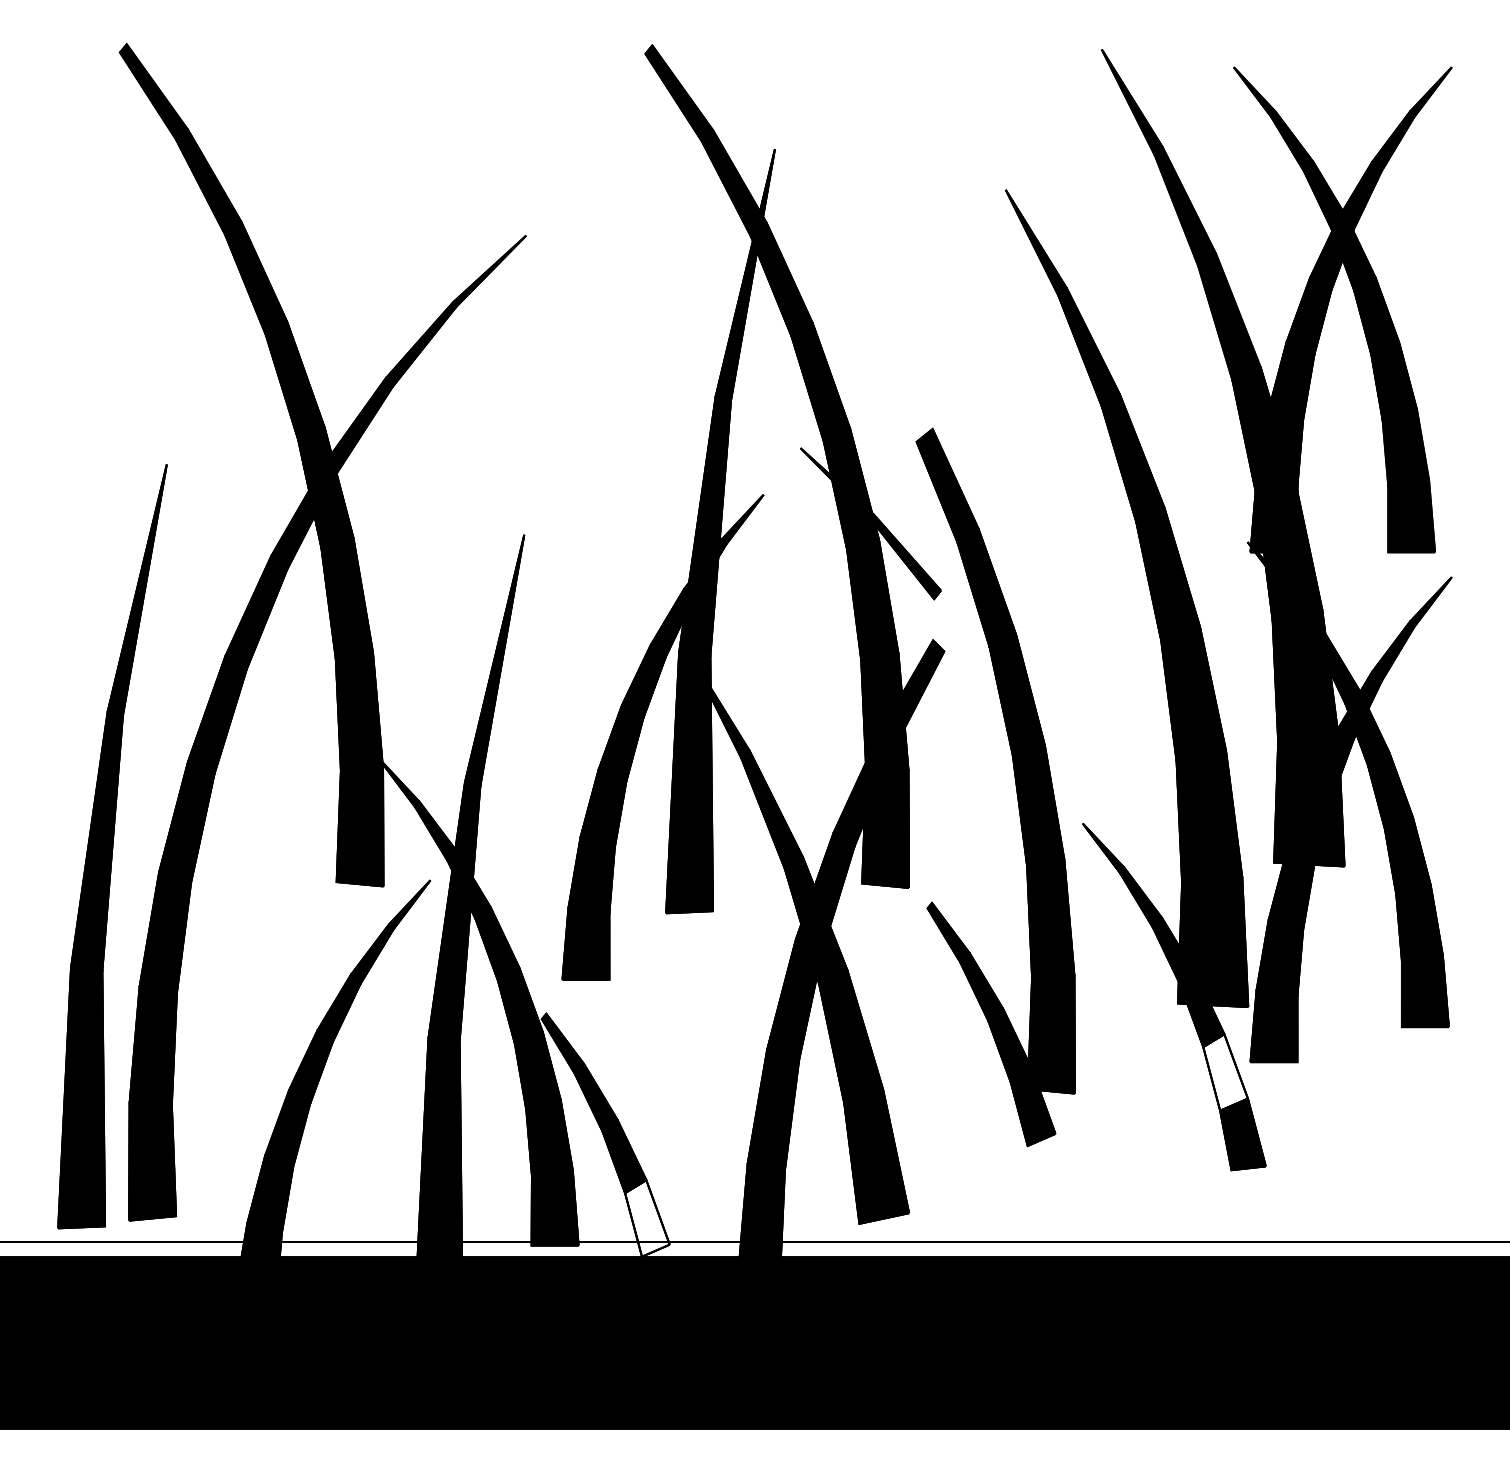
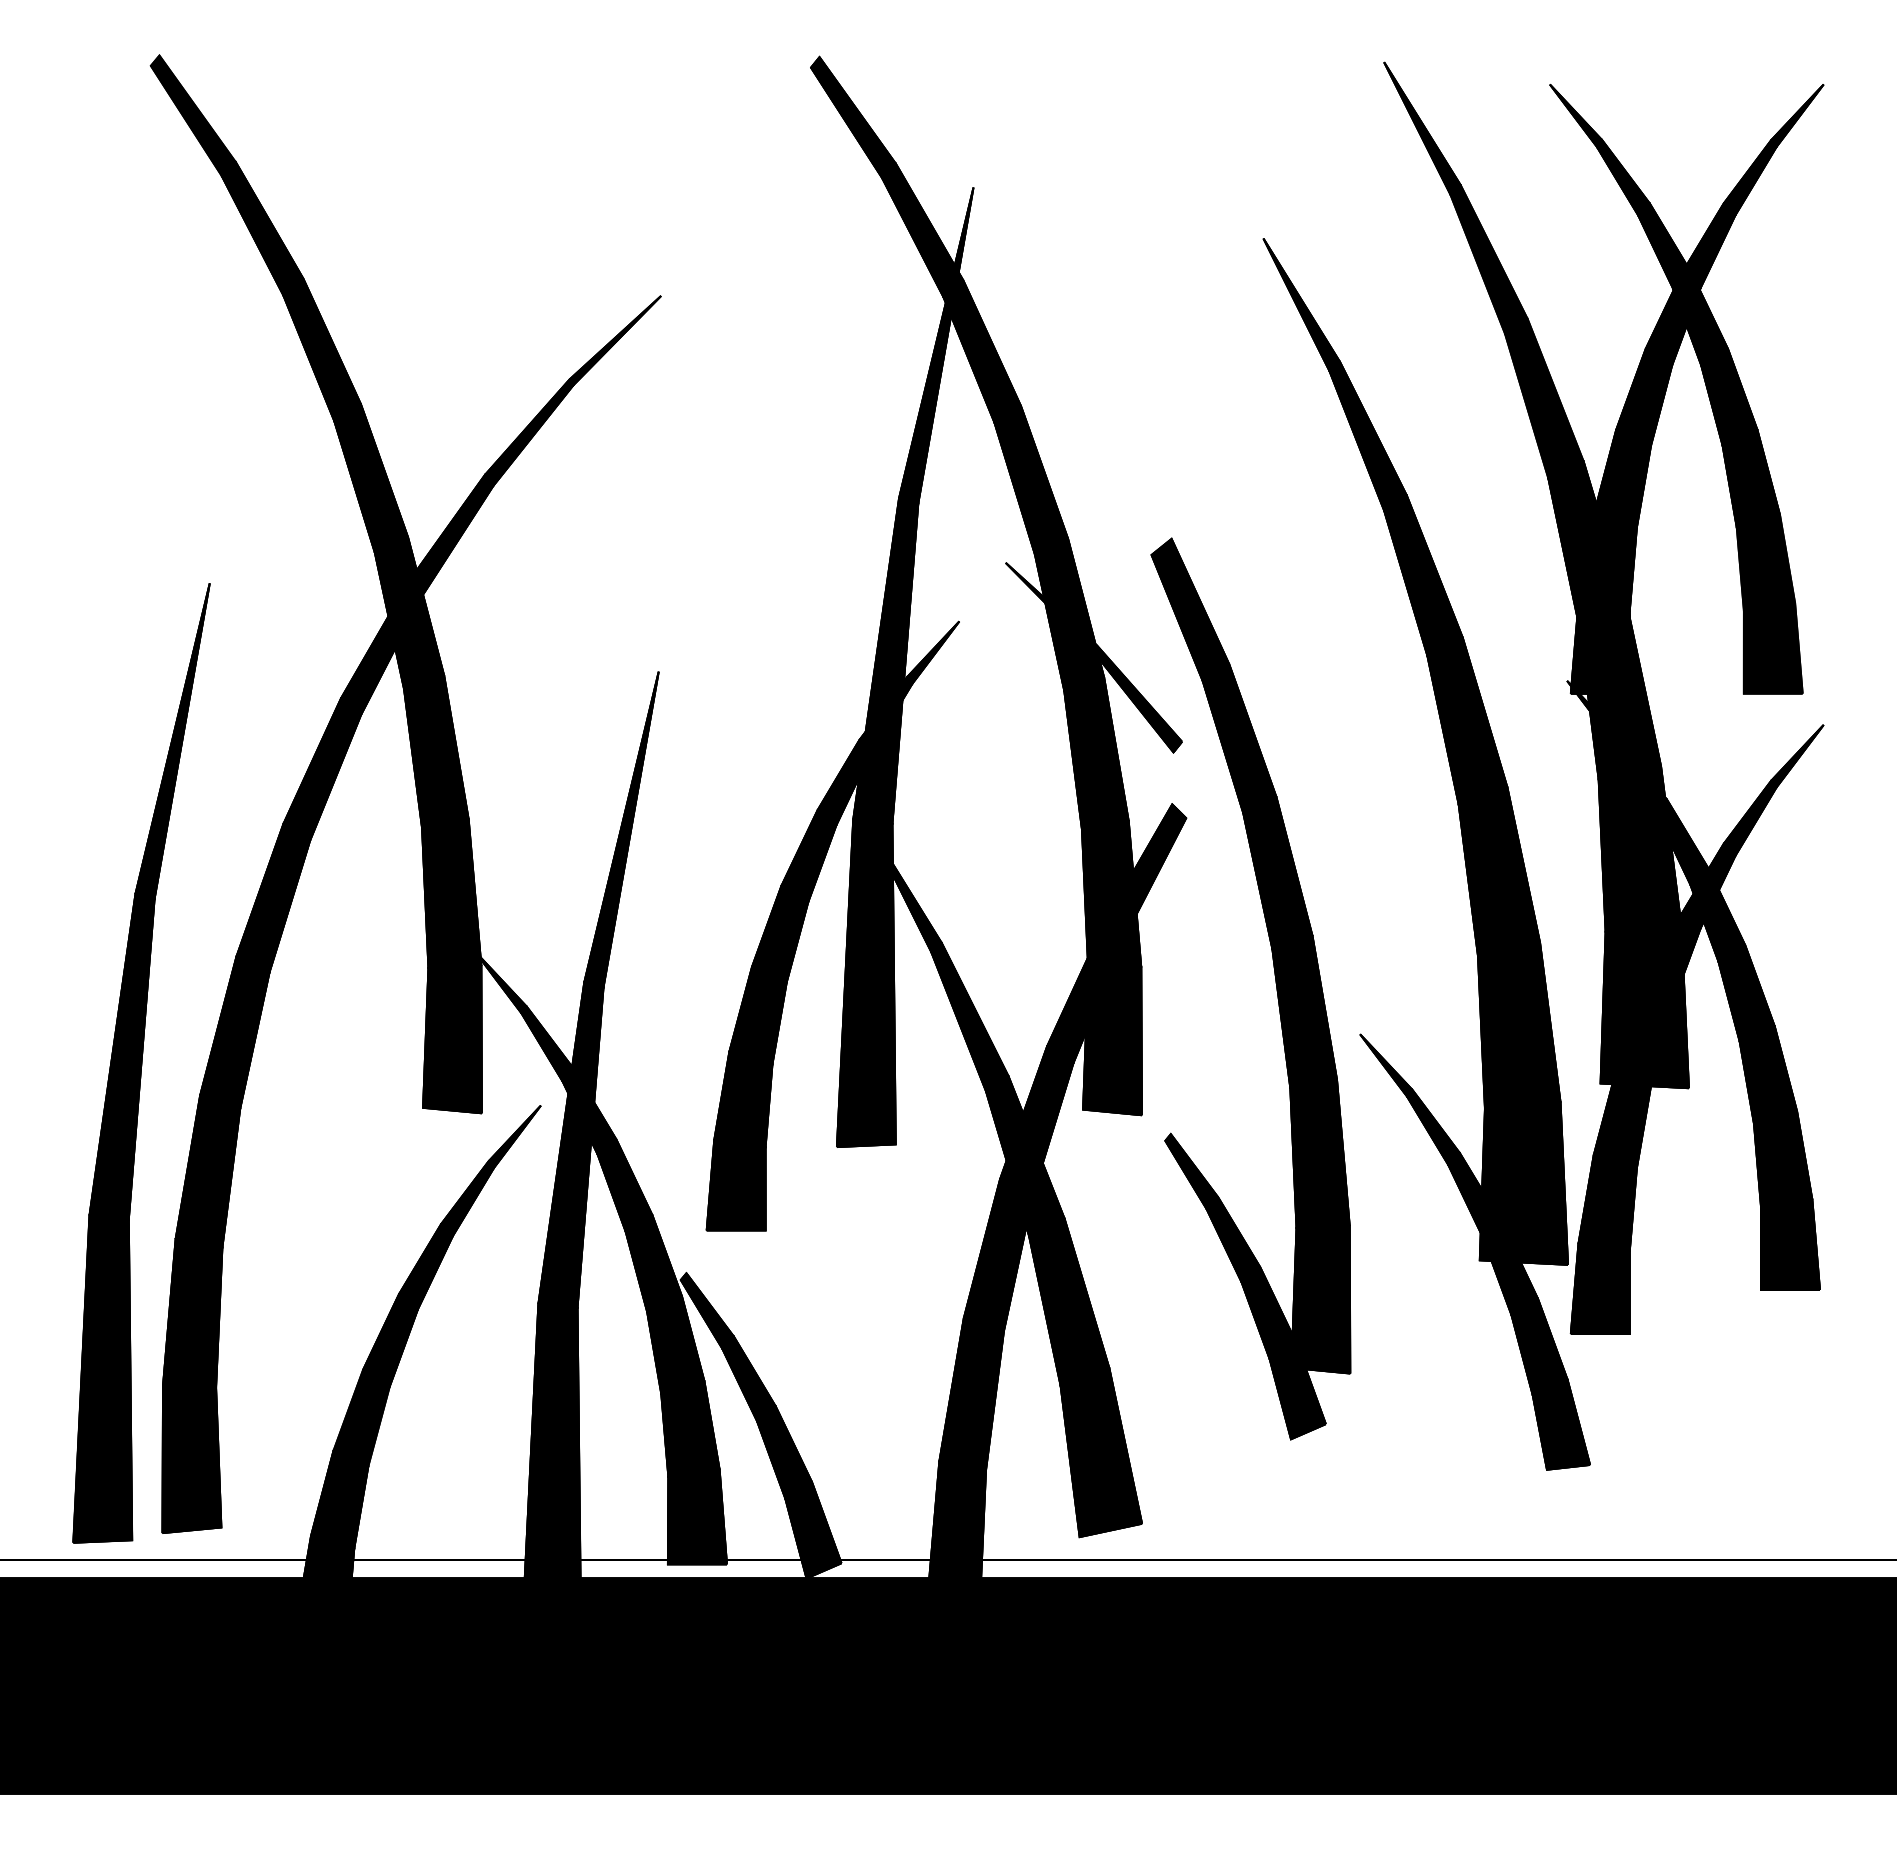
fill: (1225, 1072) -> (1539, 1346), added
fill: (647, 1218) -> (813, 1530), added

